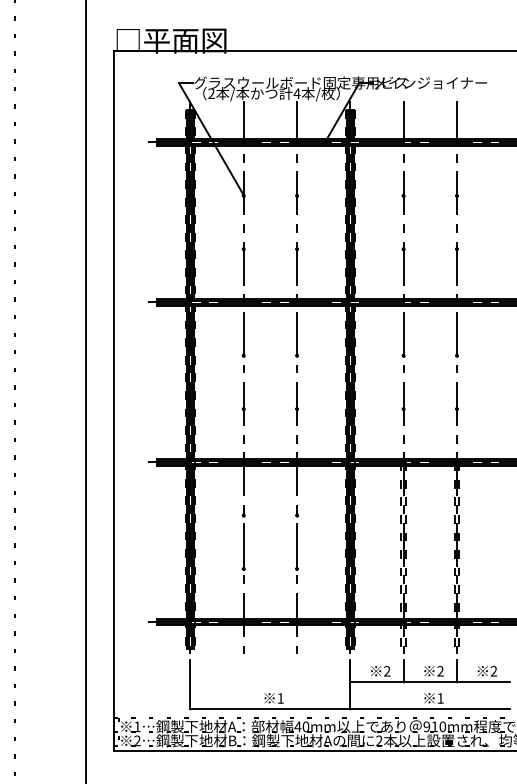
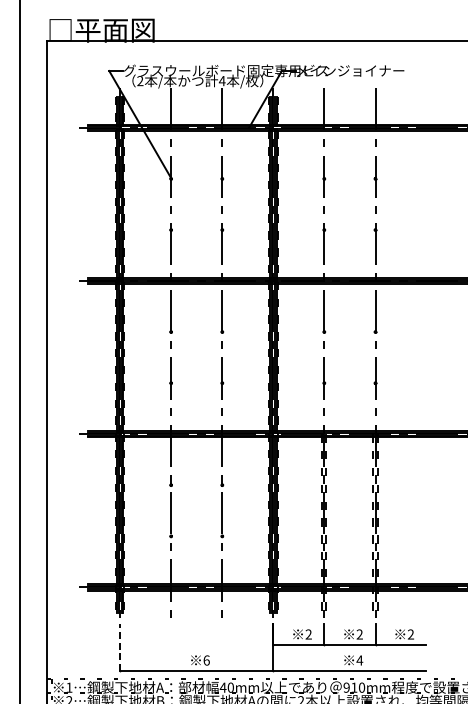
line: (190, 684) -> (120, 647), solid -> dashed
text: (280, 698) -> (206, 660), 1 -> 6
text: (440, 698) -> (359, 660), 1 -> 4

